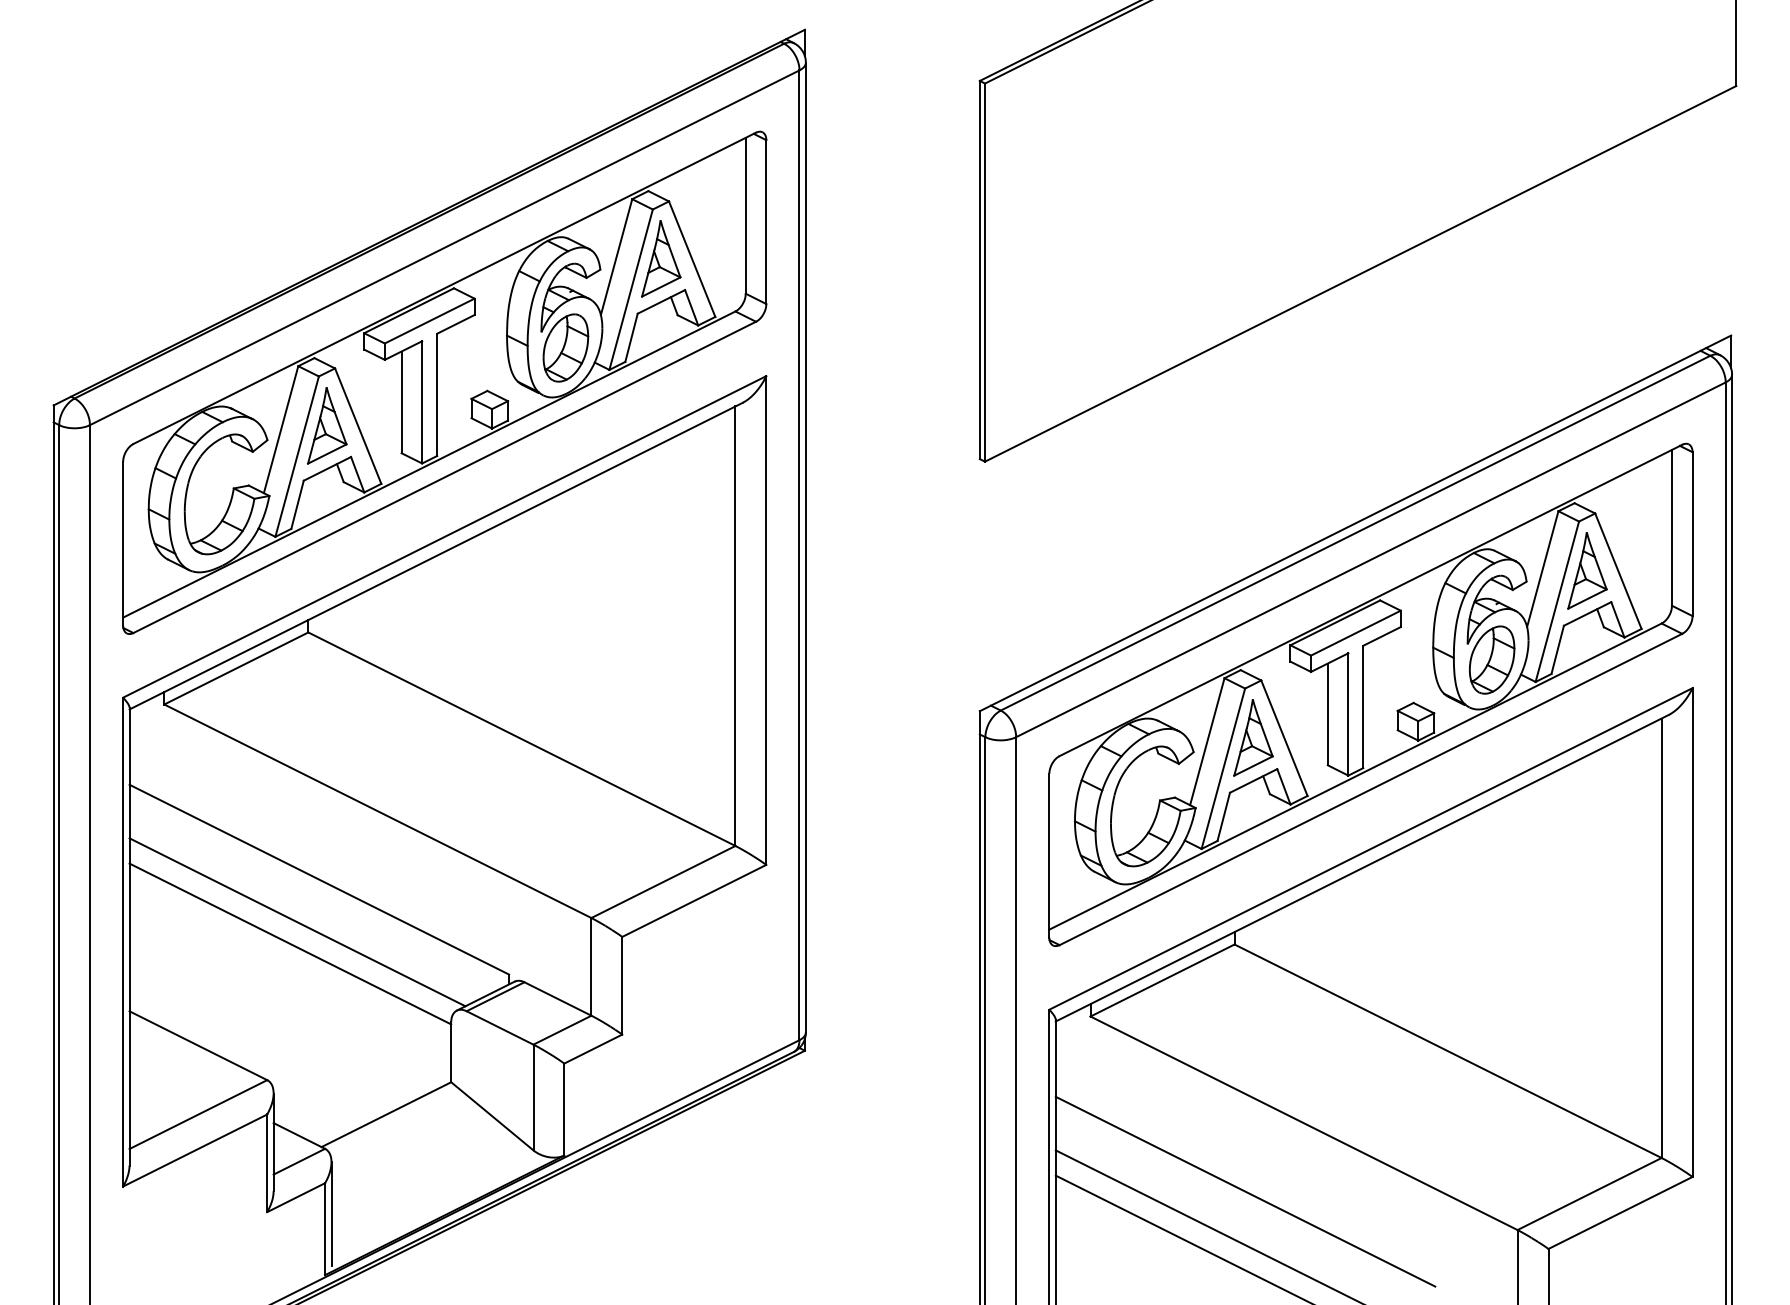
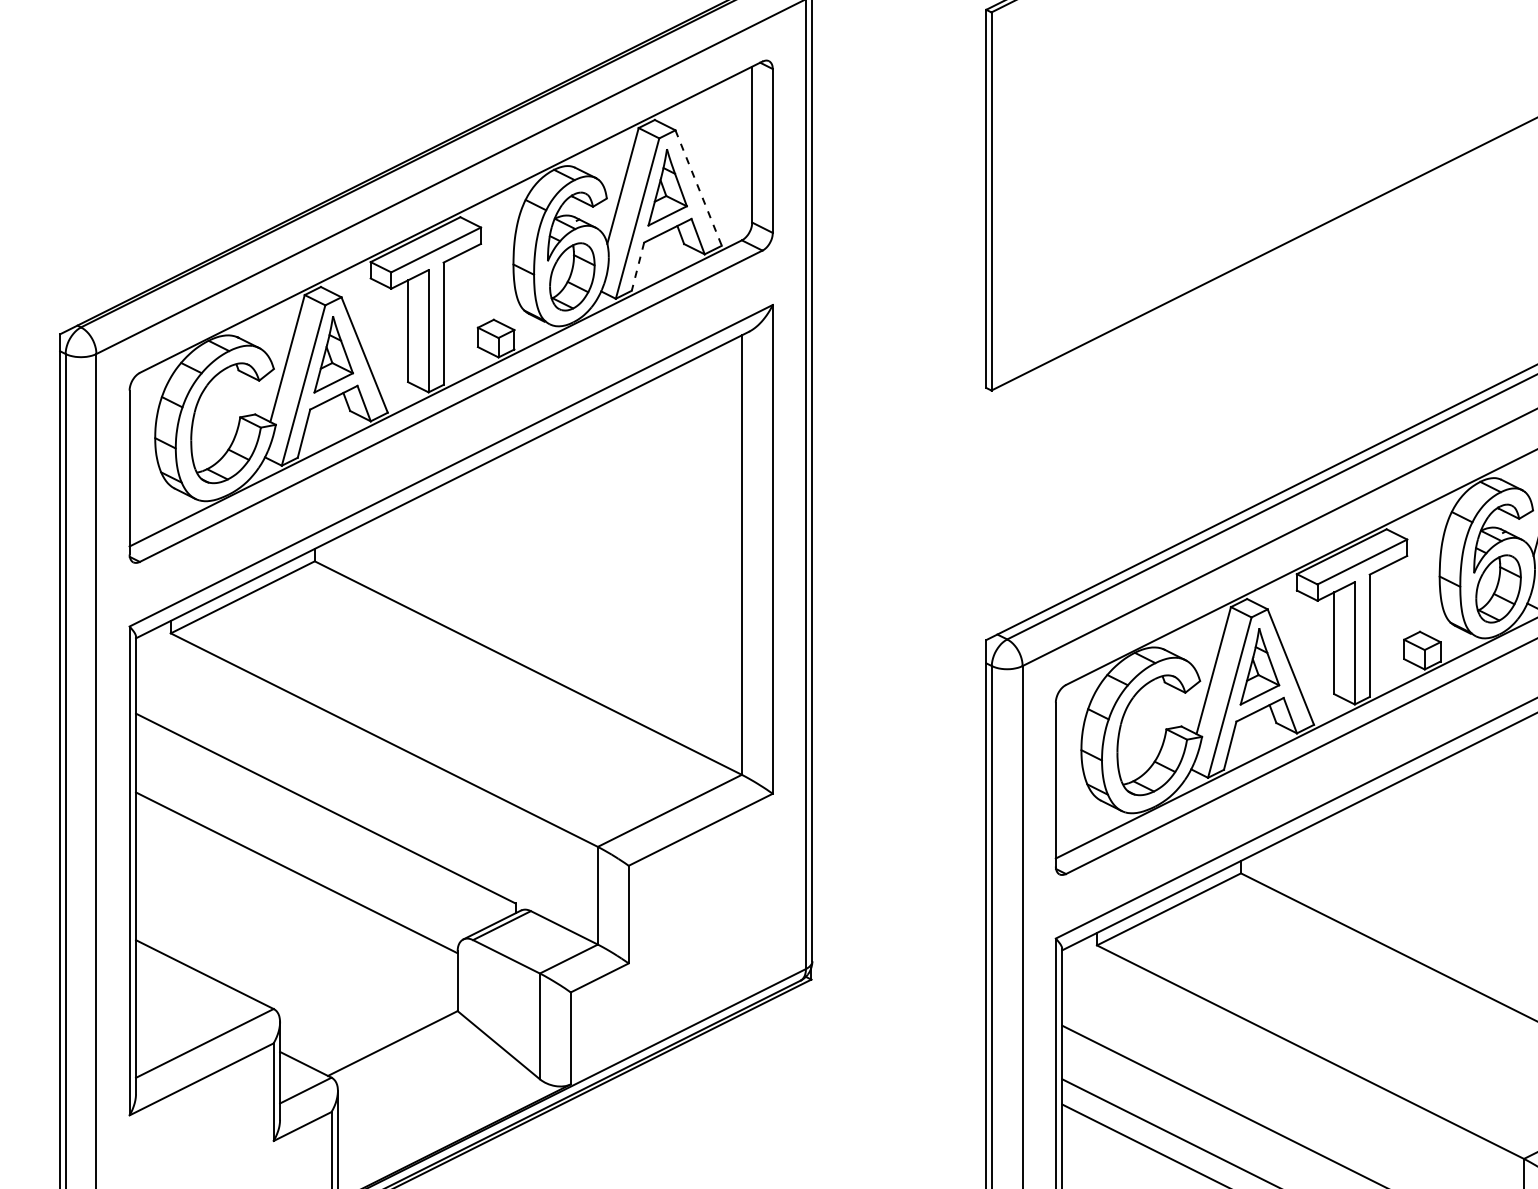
line: (692, 259) -> (698, 188), solid -> dashed
line: (631, 337) -> (637, 266), solid -> dashed
line: (297, 922) -> (303, 851), removed

